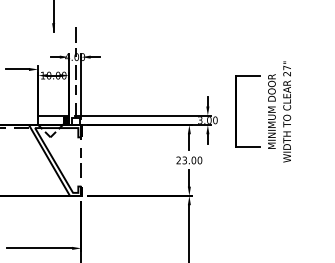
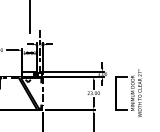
part: (262, 112) -> (128, 93), moved

